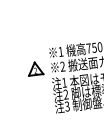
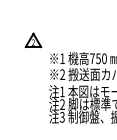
part: (35, 67) -> (33, 39), moved

